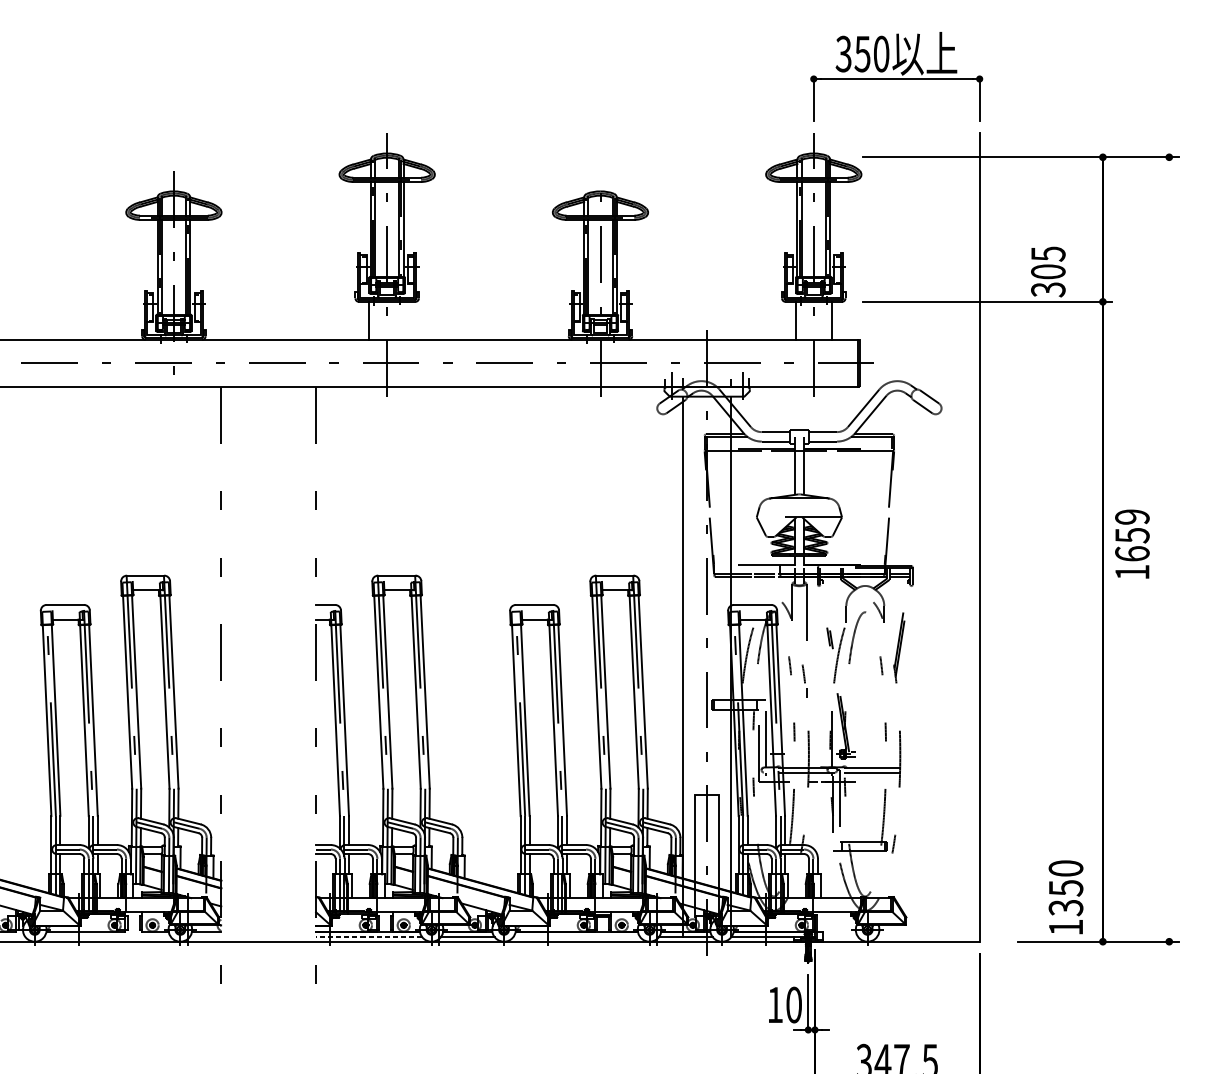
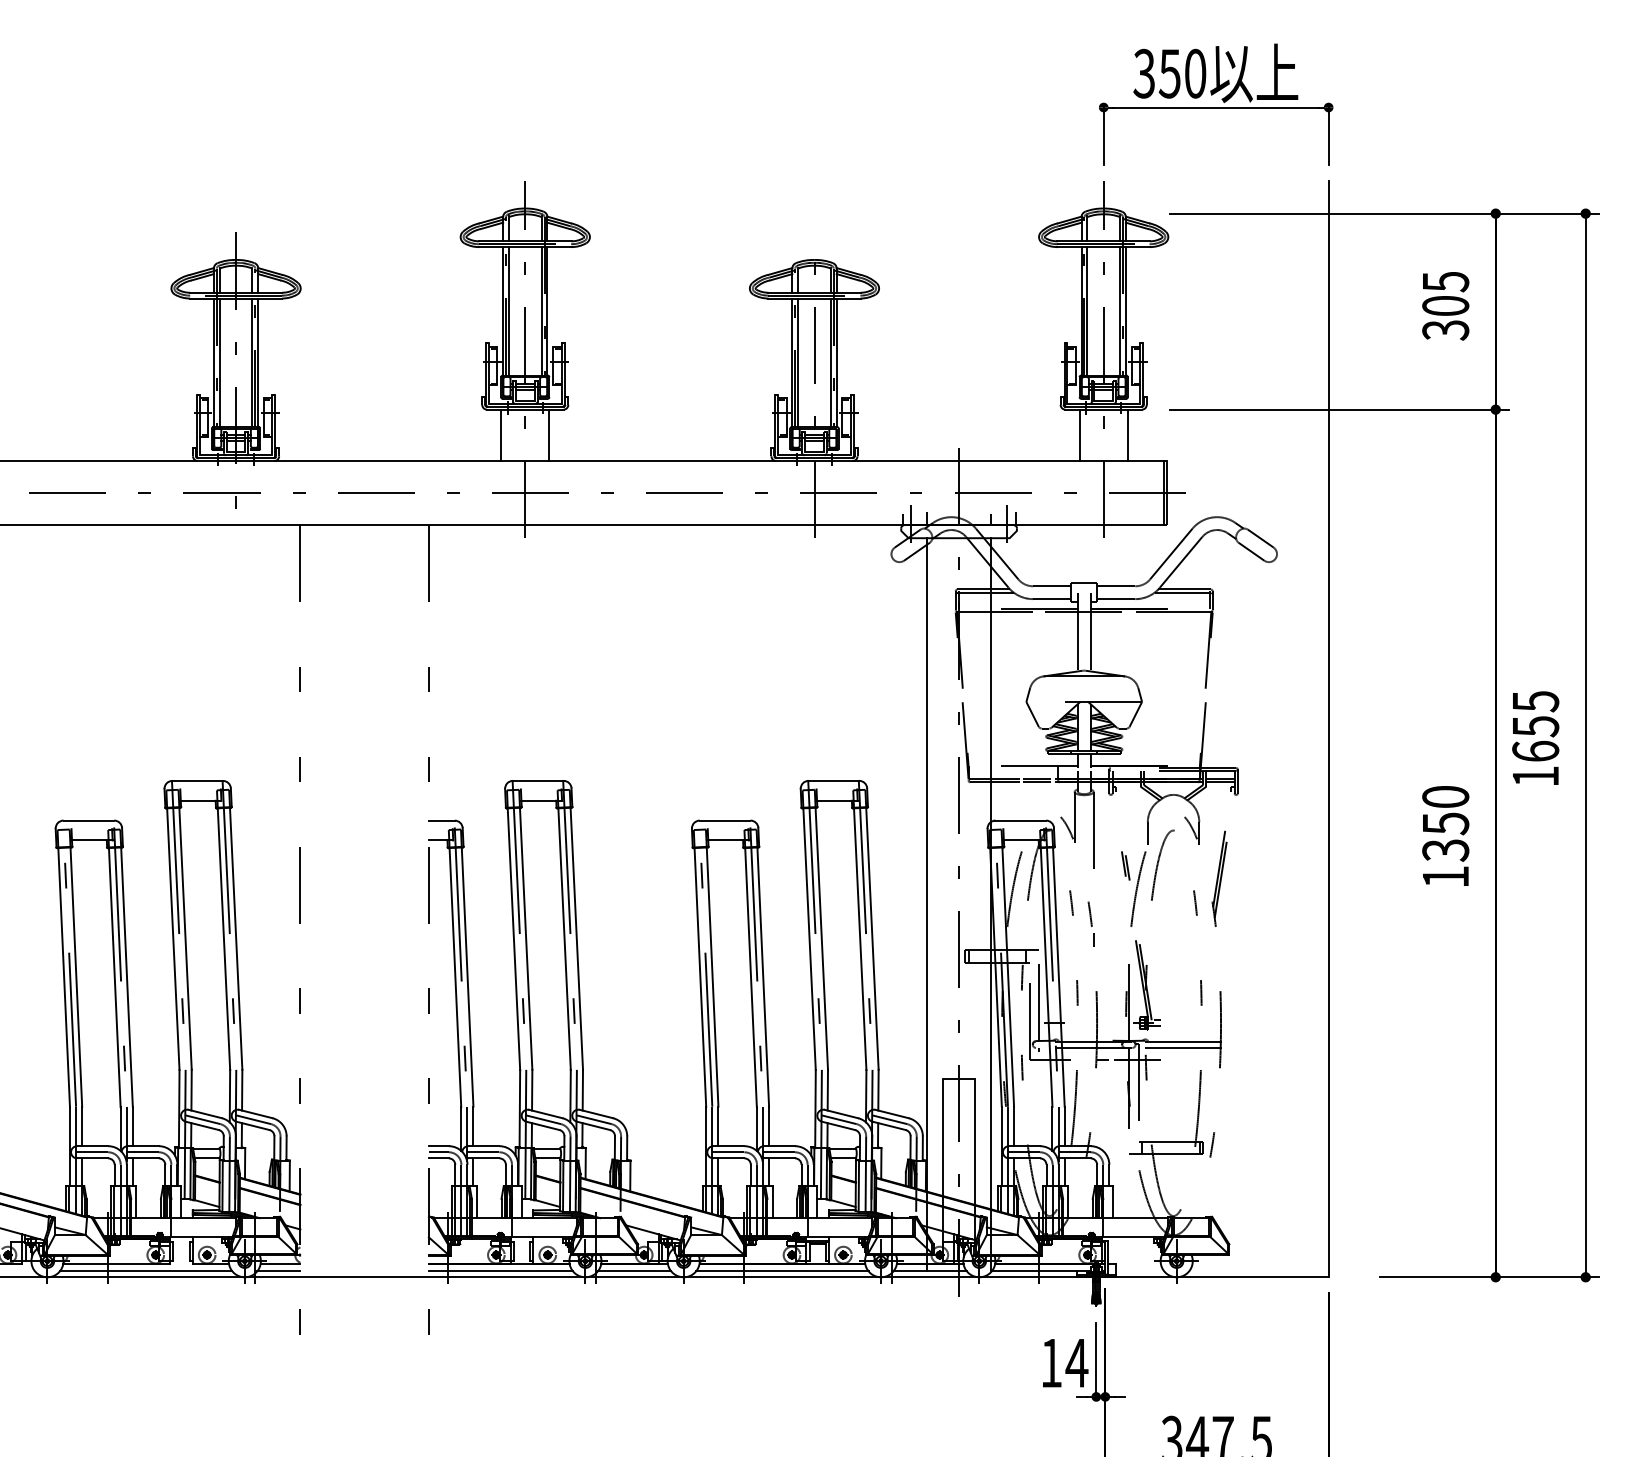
text: (1048, 272) -> (1445, 306), moved
line: (405, 320) -> (549, 435), added
text: (1132, 517) -> (1535, 701), 1659 -> 1655
line: (1169, 549) -> (1585, 745), added
text: (1065, 896) -> (1445, 835), moved
line: (107, 937) -> (145, 1271), added
line: (205, 937) -> (278, 1271), added
line: (368, 937) -> (500, 1271), dashed -> solid
line: (576, 937) -> (782, 1271), added
text: (793, 1005) -> (1076, 1363), 10 -> 14

